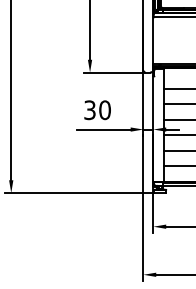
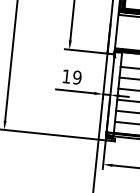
text: (97, 110) -> (71, 77), 30 -> 19

